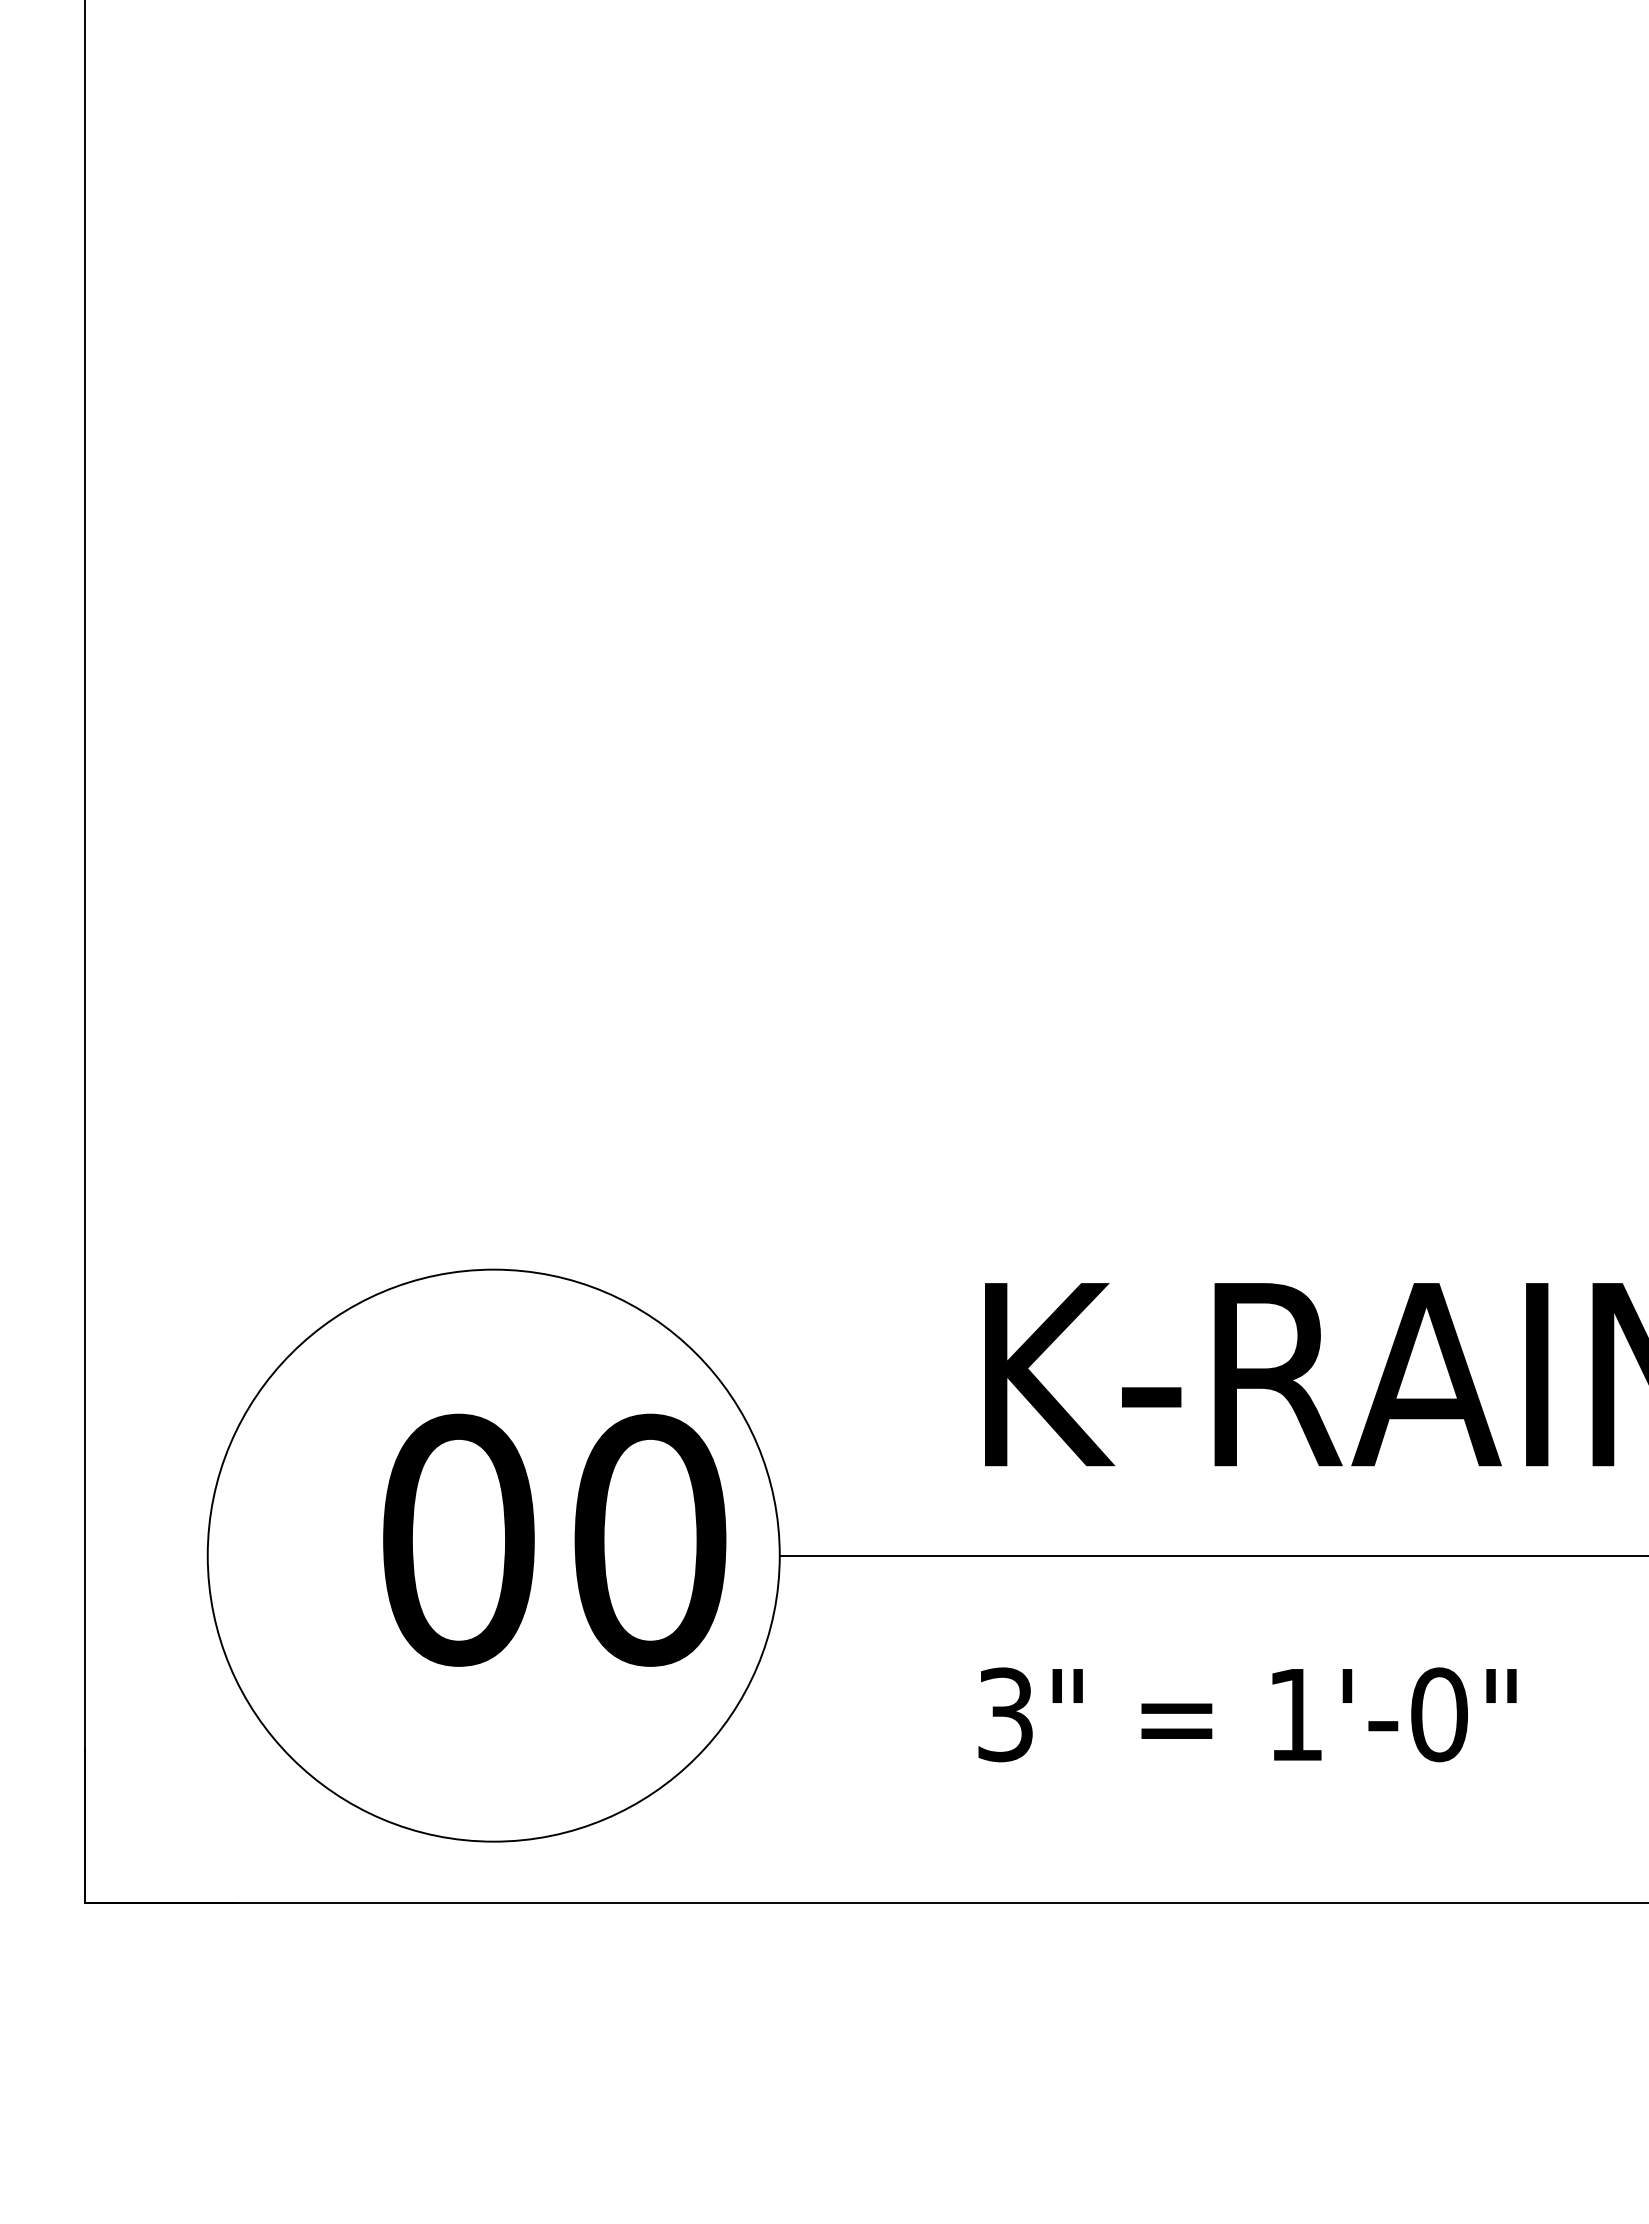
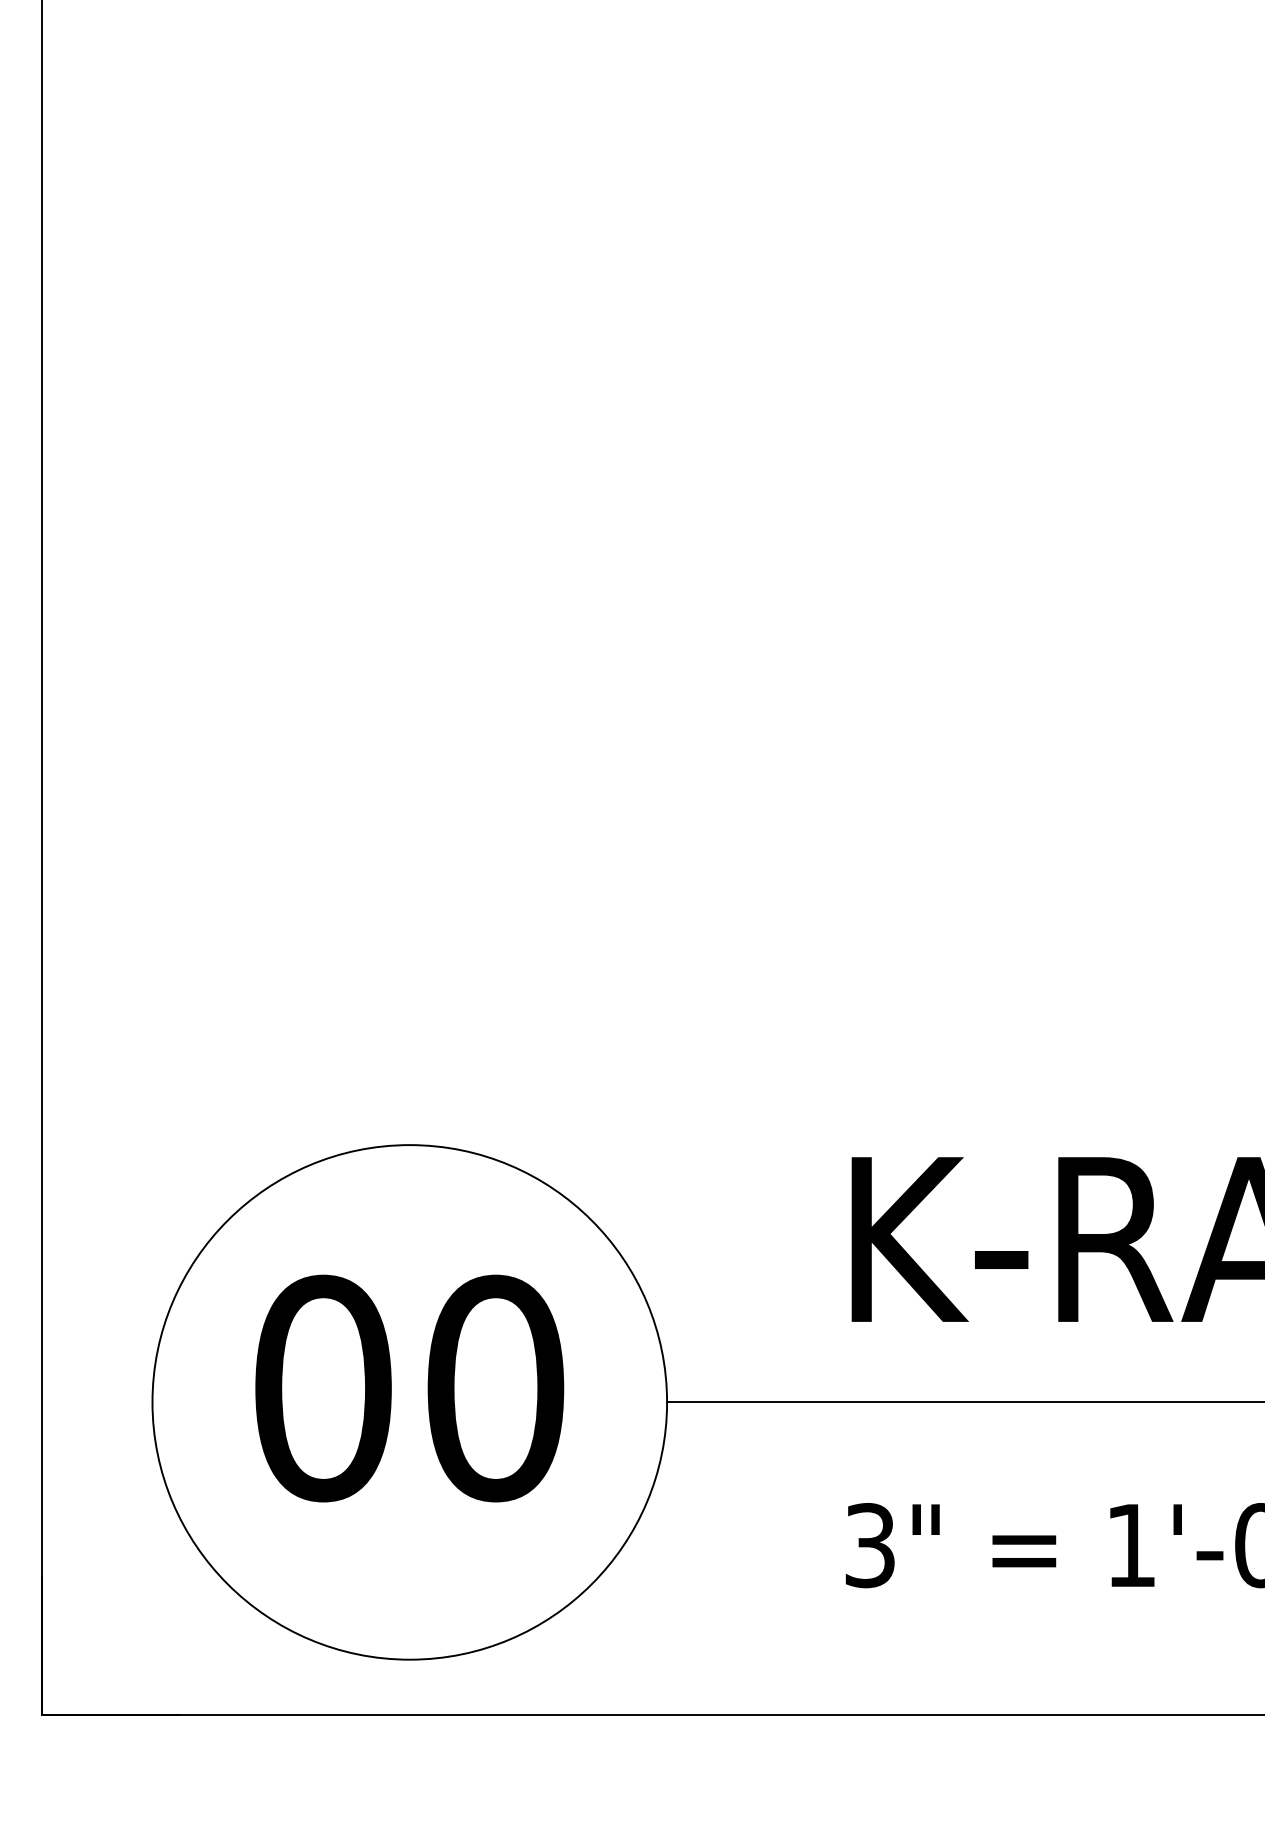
text: (554, 1539) -> (409, 1387), moved

